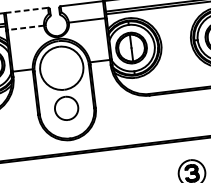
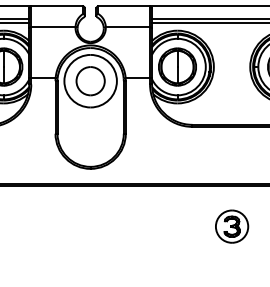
line: (27, 10) -> (57, 6), dashed -> solid
line: (25, 28) -> (52, 27), dashed -> solid
part: (66, 108) -> (90, 81), moved

